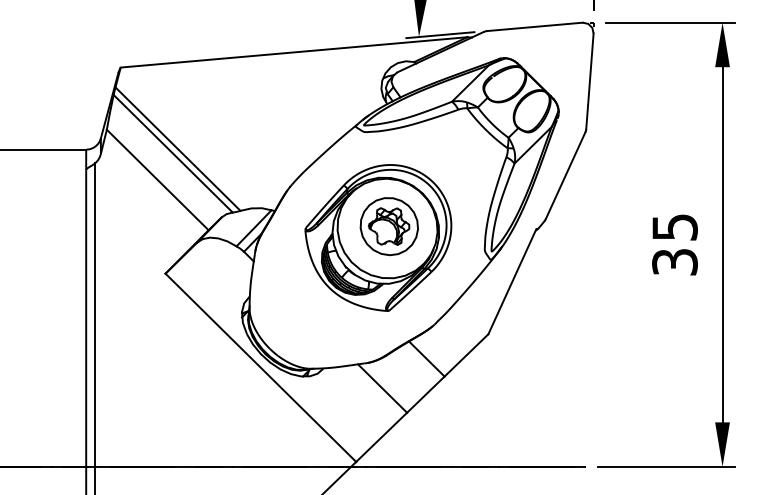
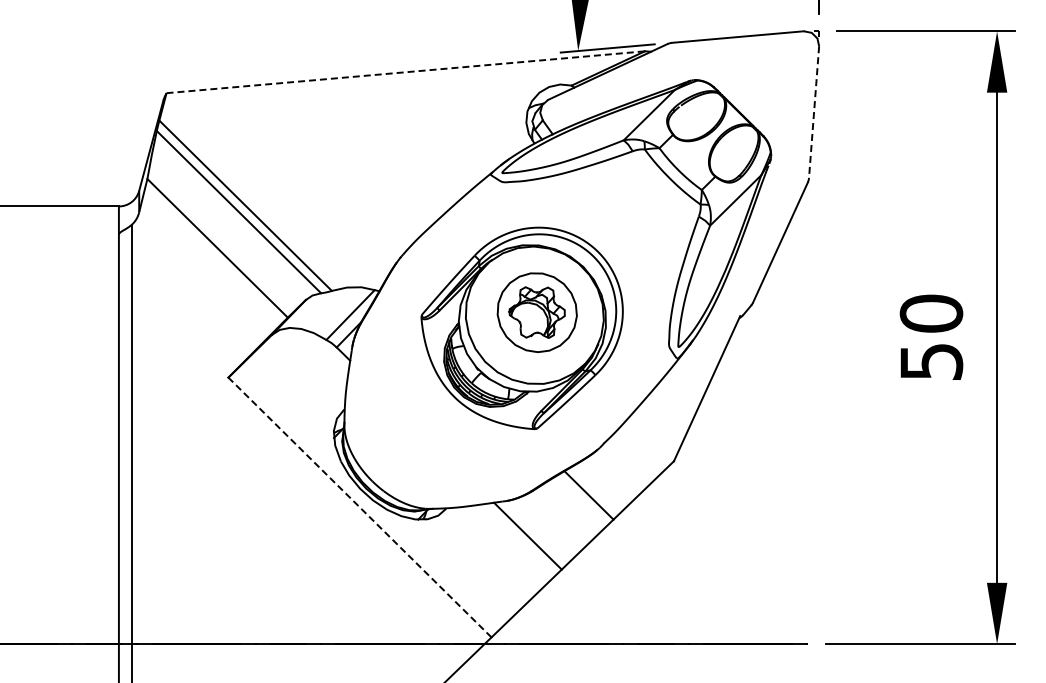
line: (294, 52) -> (406, 72), solid -> dashed
line: (590, 81) -> (814, 112), solid -> dashed
text: (674, 243) -> (931, 336), 35 -> 50
line: (260, 367) -> (359, 507), solid -> dashed

